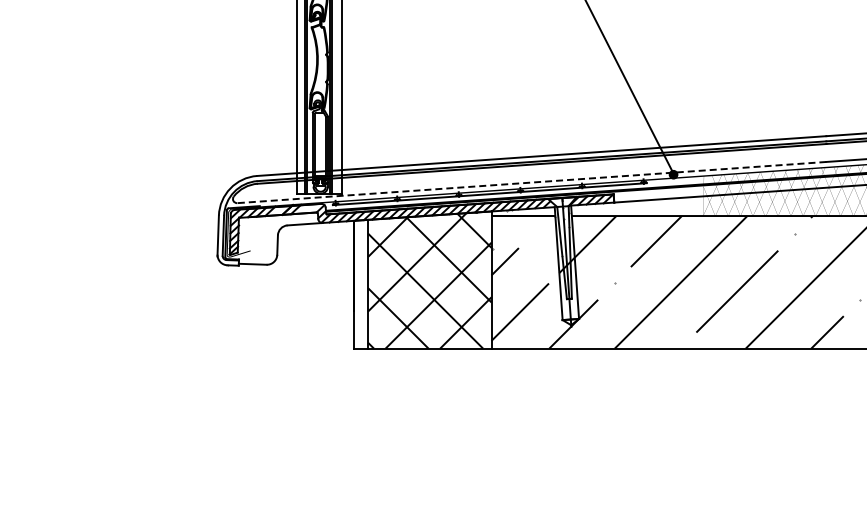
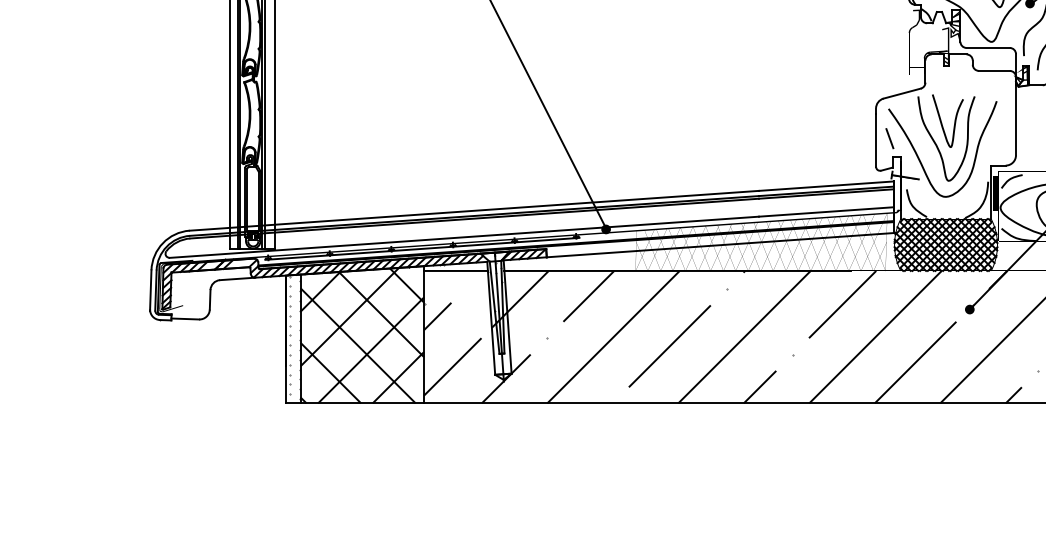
line: (530, 182) -> (463, 237), dashed -> solid
hatch: (361, 282) -> (294, 337), added

